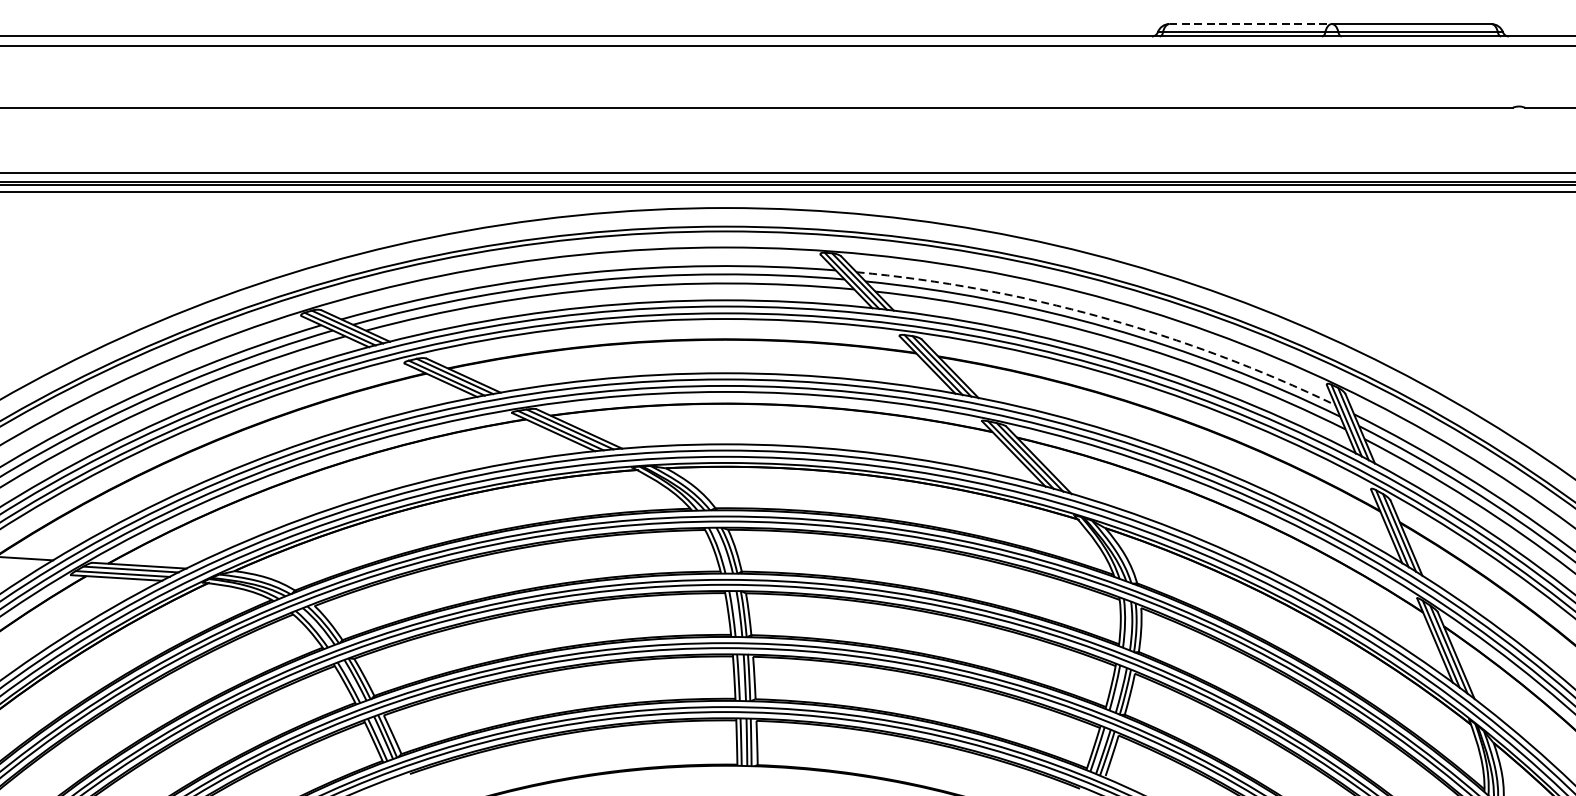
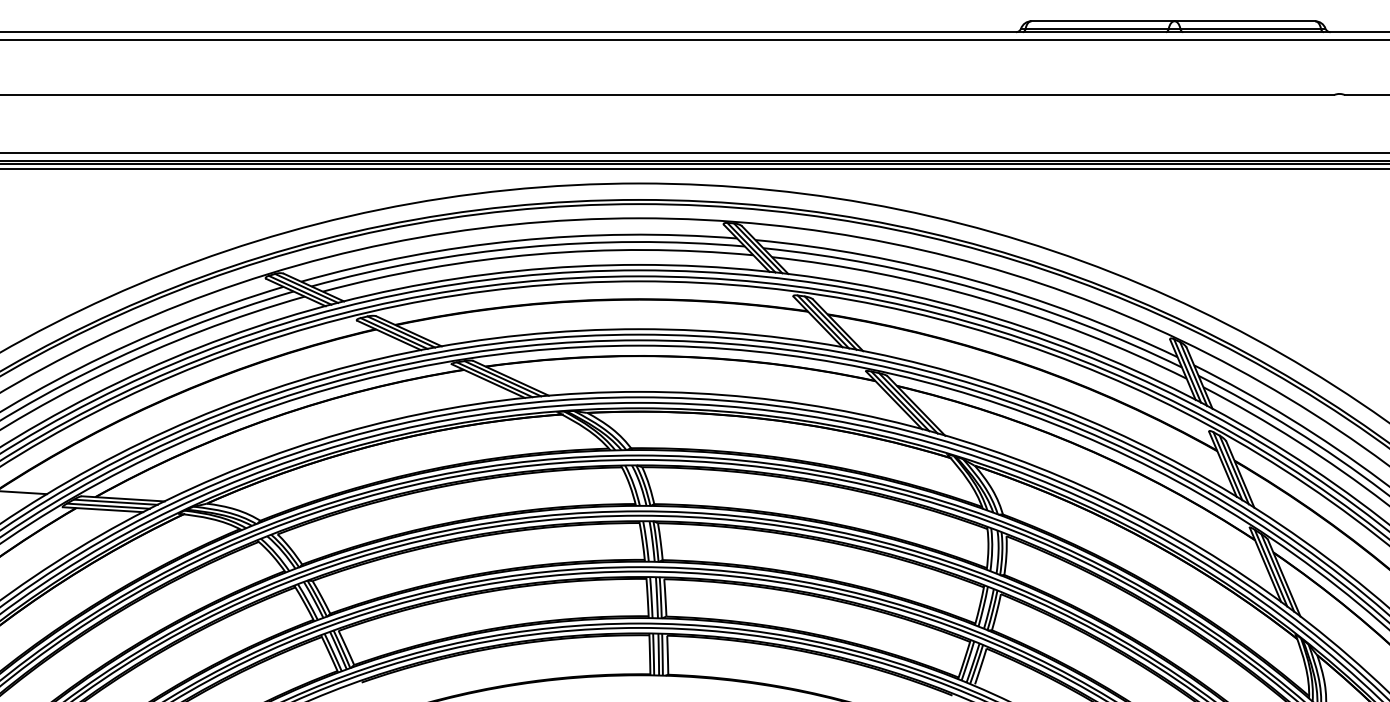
line: (1250, 24) -> (1102, 21), dashed -> solid
arc: (1101, 316) -> (971, 279), dashed -> solid

